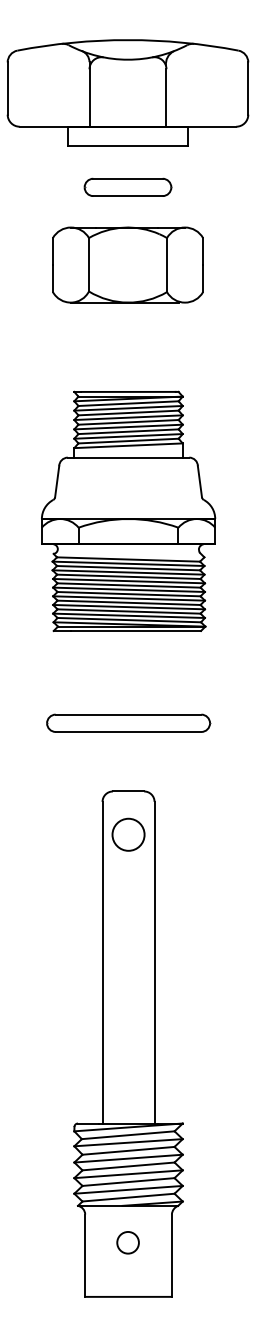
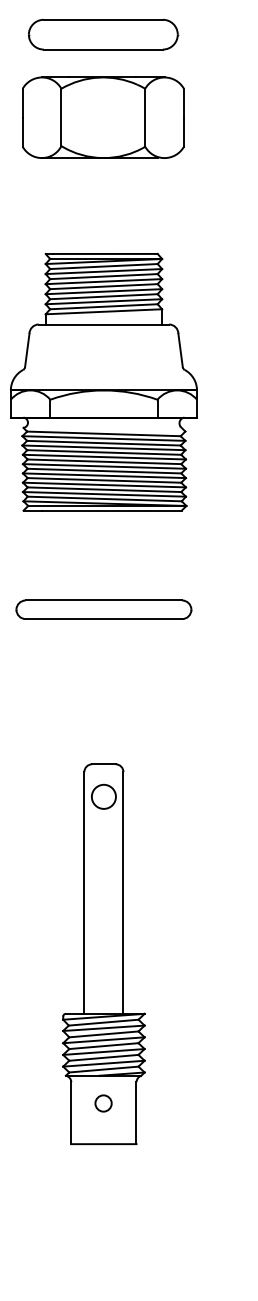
part: (127, 186) -> (102, 33), size x1.6
part: (128, 1043) -> (103, 953), size x0.7

